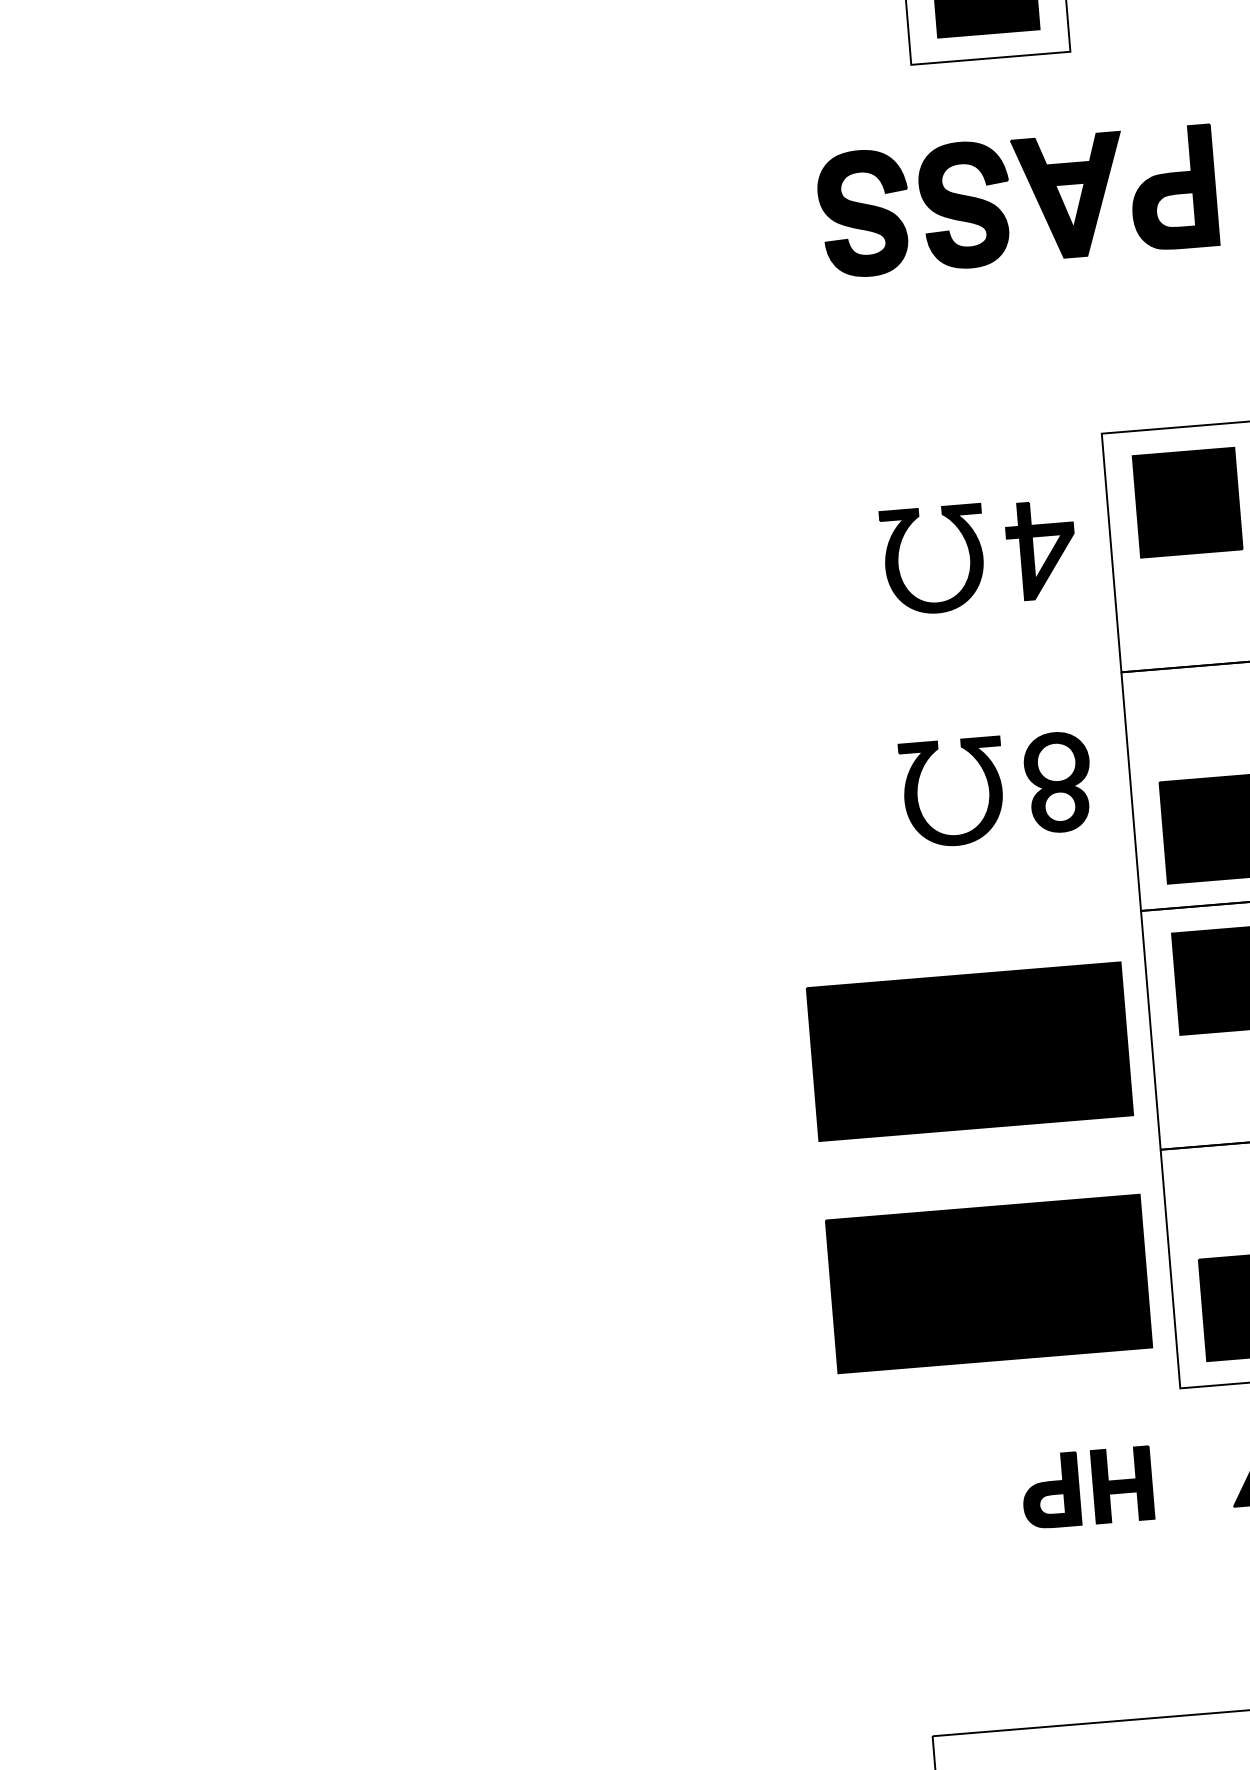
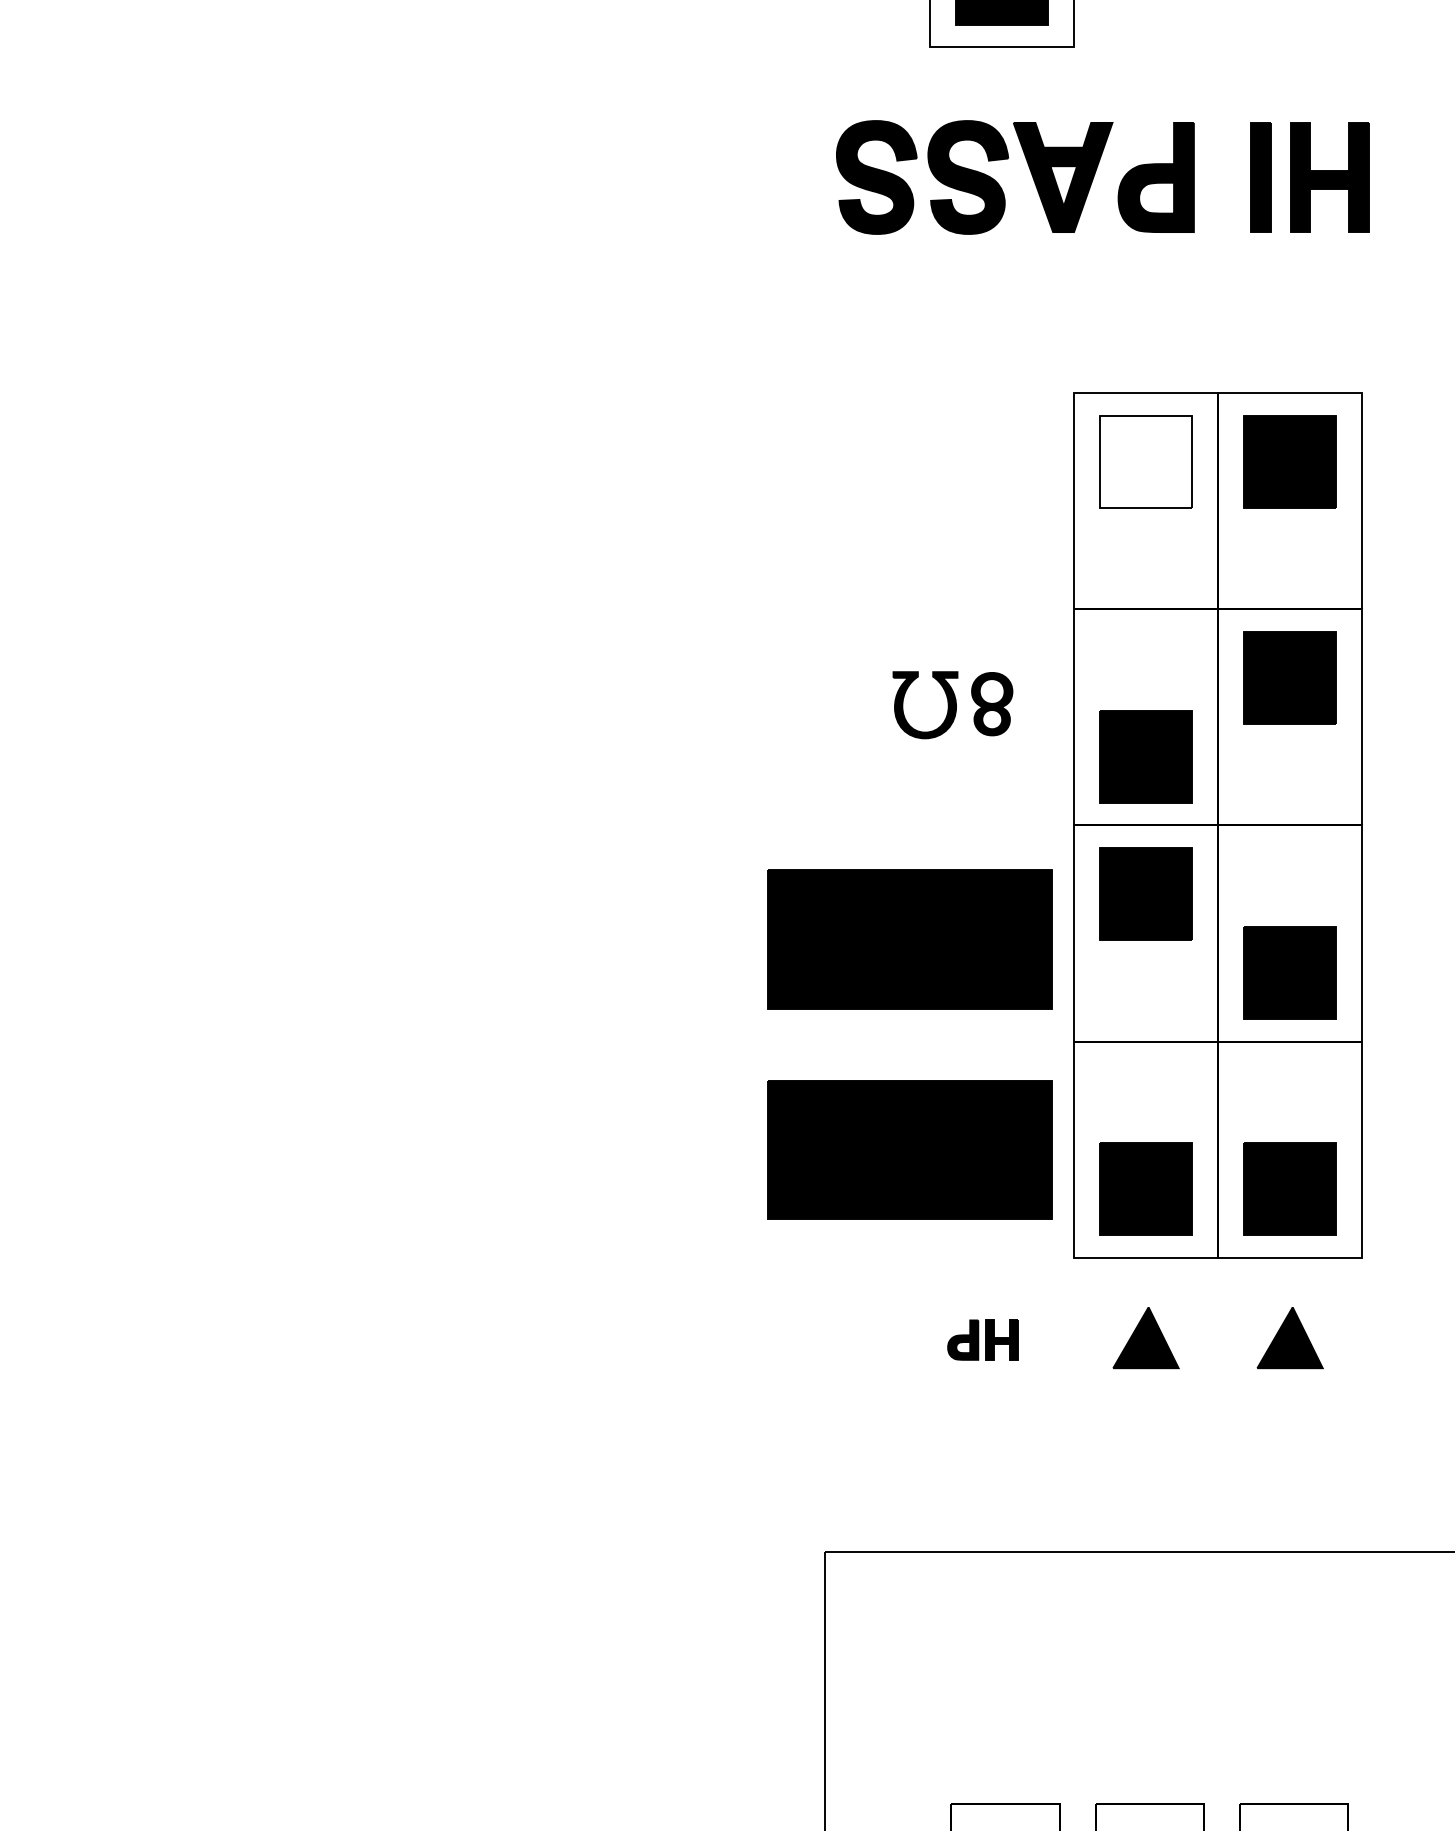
fill: (1187, 502) -> (1145, 461), removed
part: (979, 556) -> (954, 494), removed
part: (996, 789) -> (952, 705), size x0.7
part: (1086, 1487) -> (982, 1339), size x0.6

